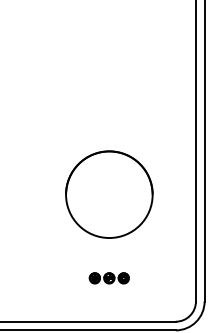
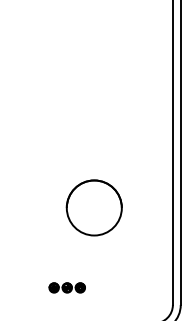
part: (109, 194) -> (94, 207), size x0.7
part: (108, 277) -> (66, 287), moved

